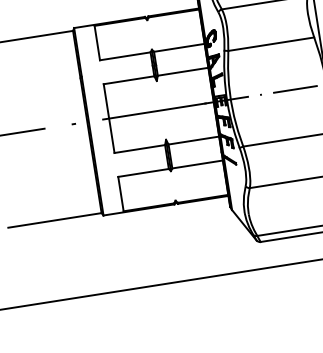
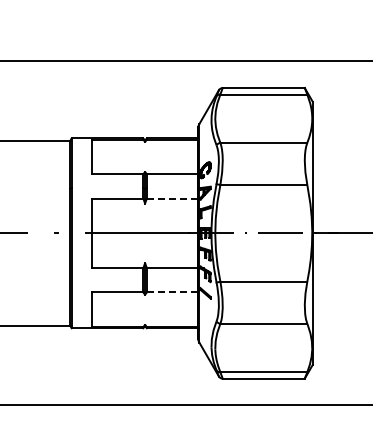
line: (183, 71) -> (172, 198), solid -> dashed
line: (197, 164) -> (172, 292), solid -> dashed

